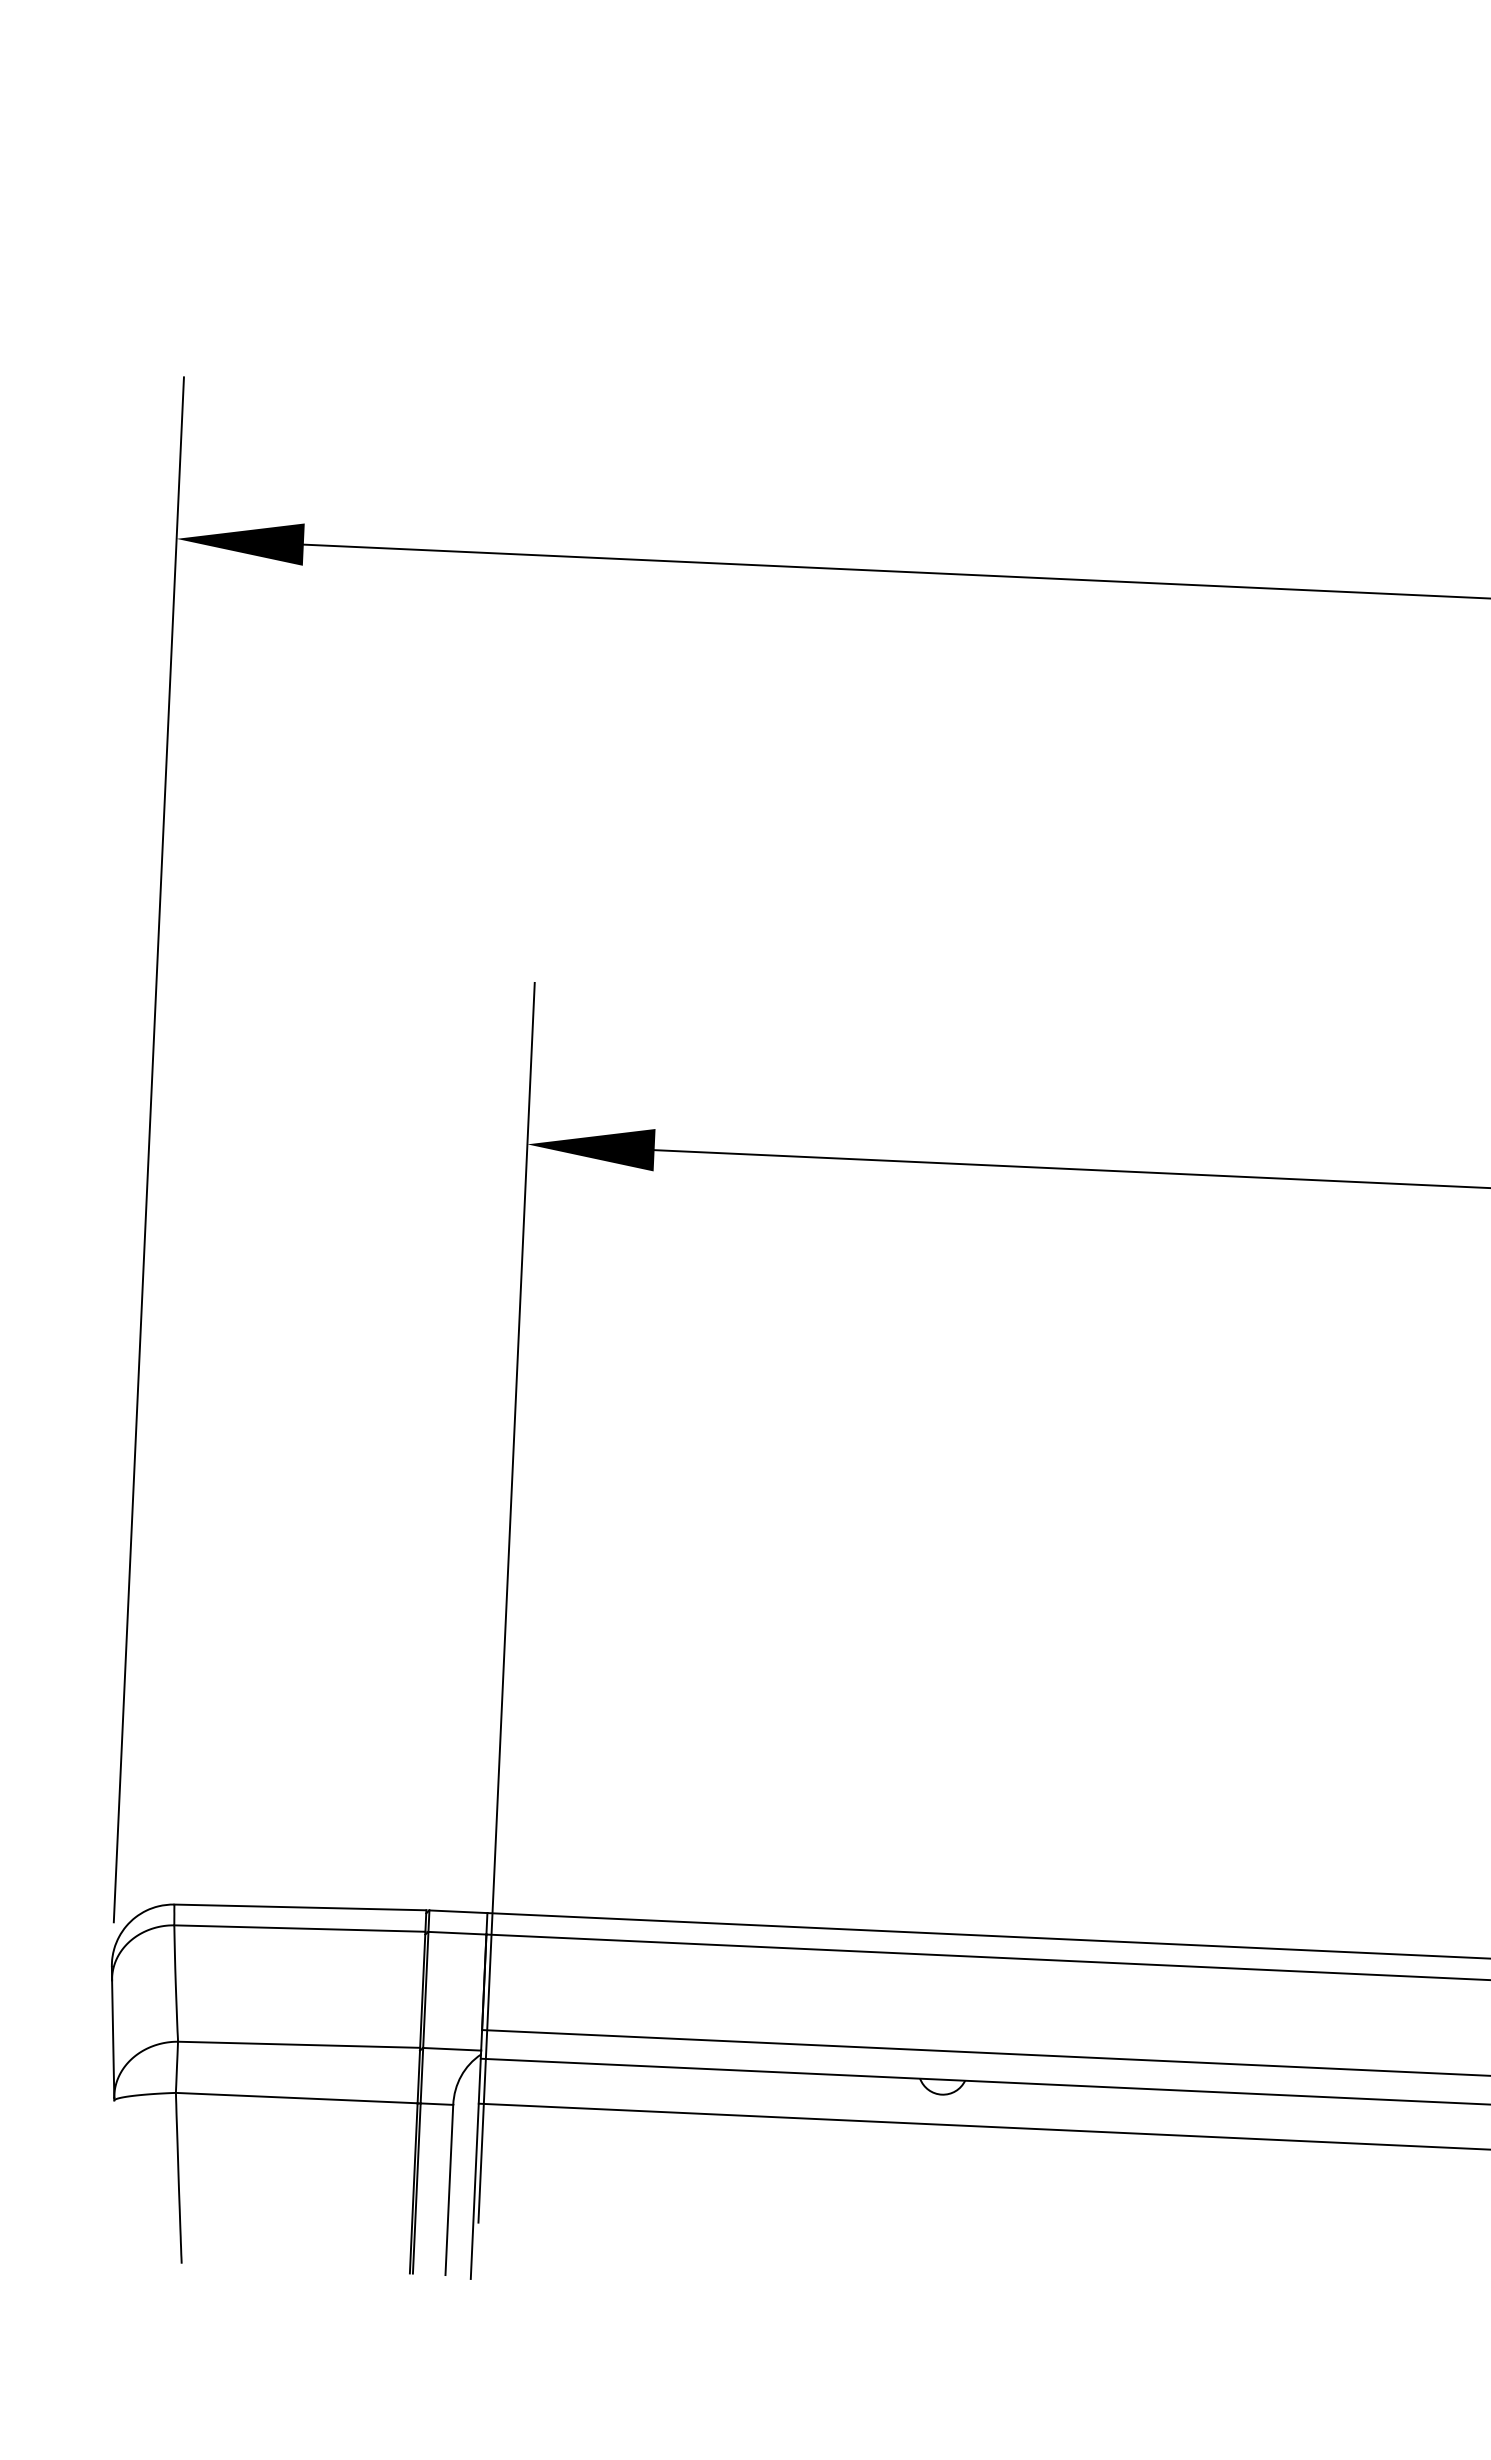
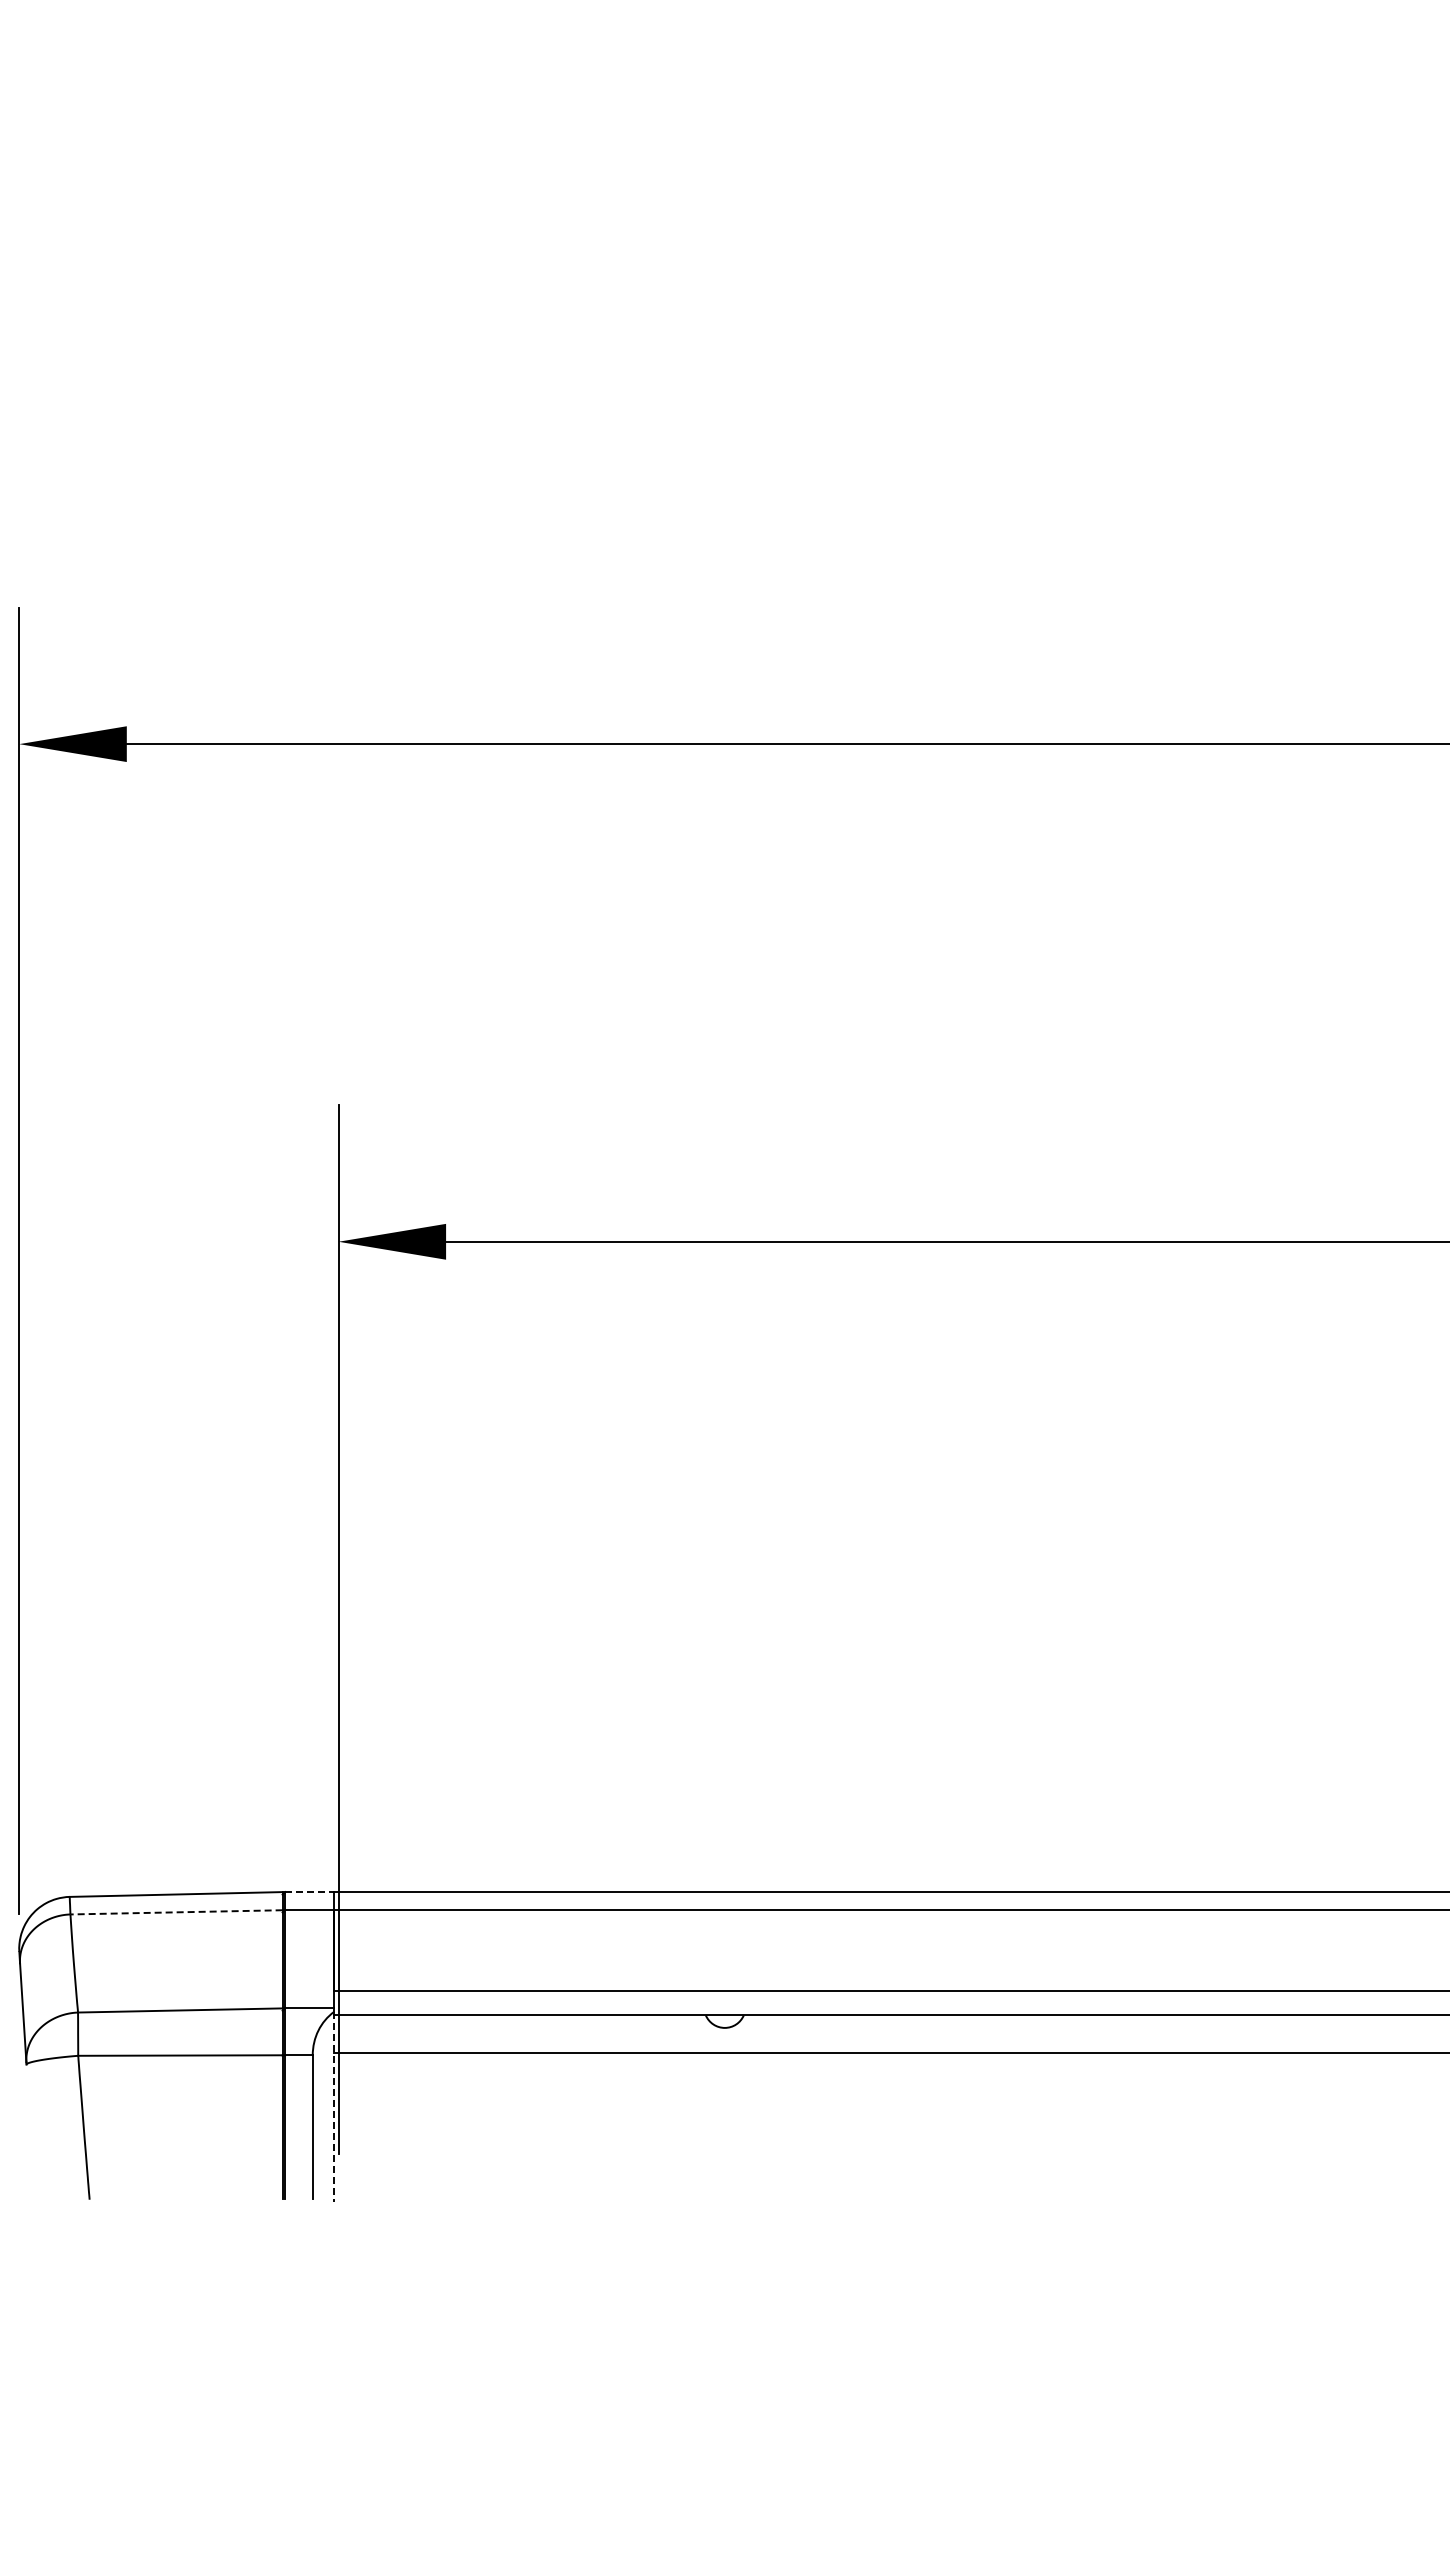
line: (458, 1912) -> (309, 1892), solid -> dashed
line: (299, 1928) -> (176, 1912), solid -> dashed
line: (476, 2166) -> (334, 2106), solid -> dashed

